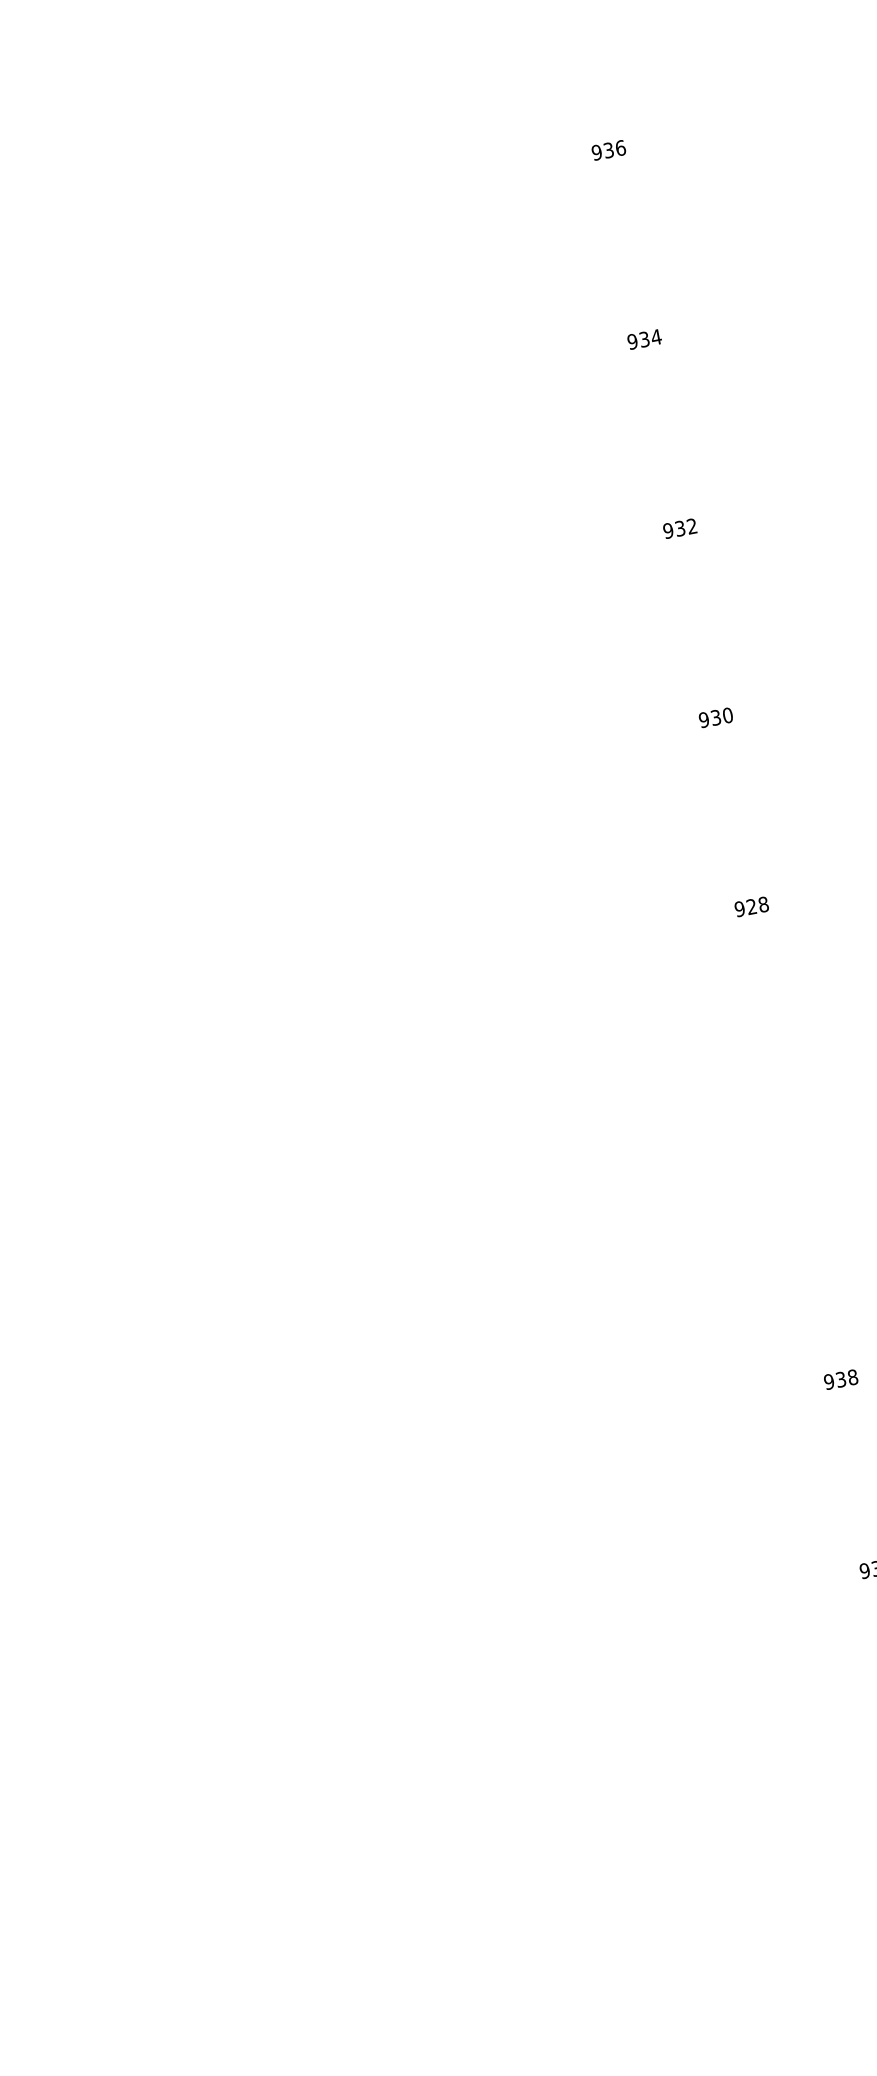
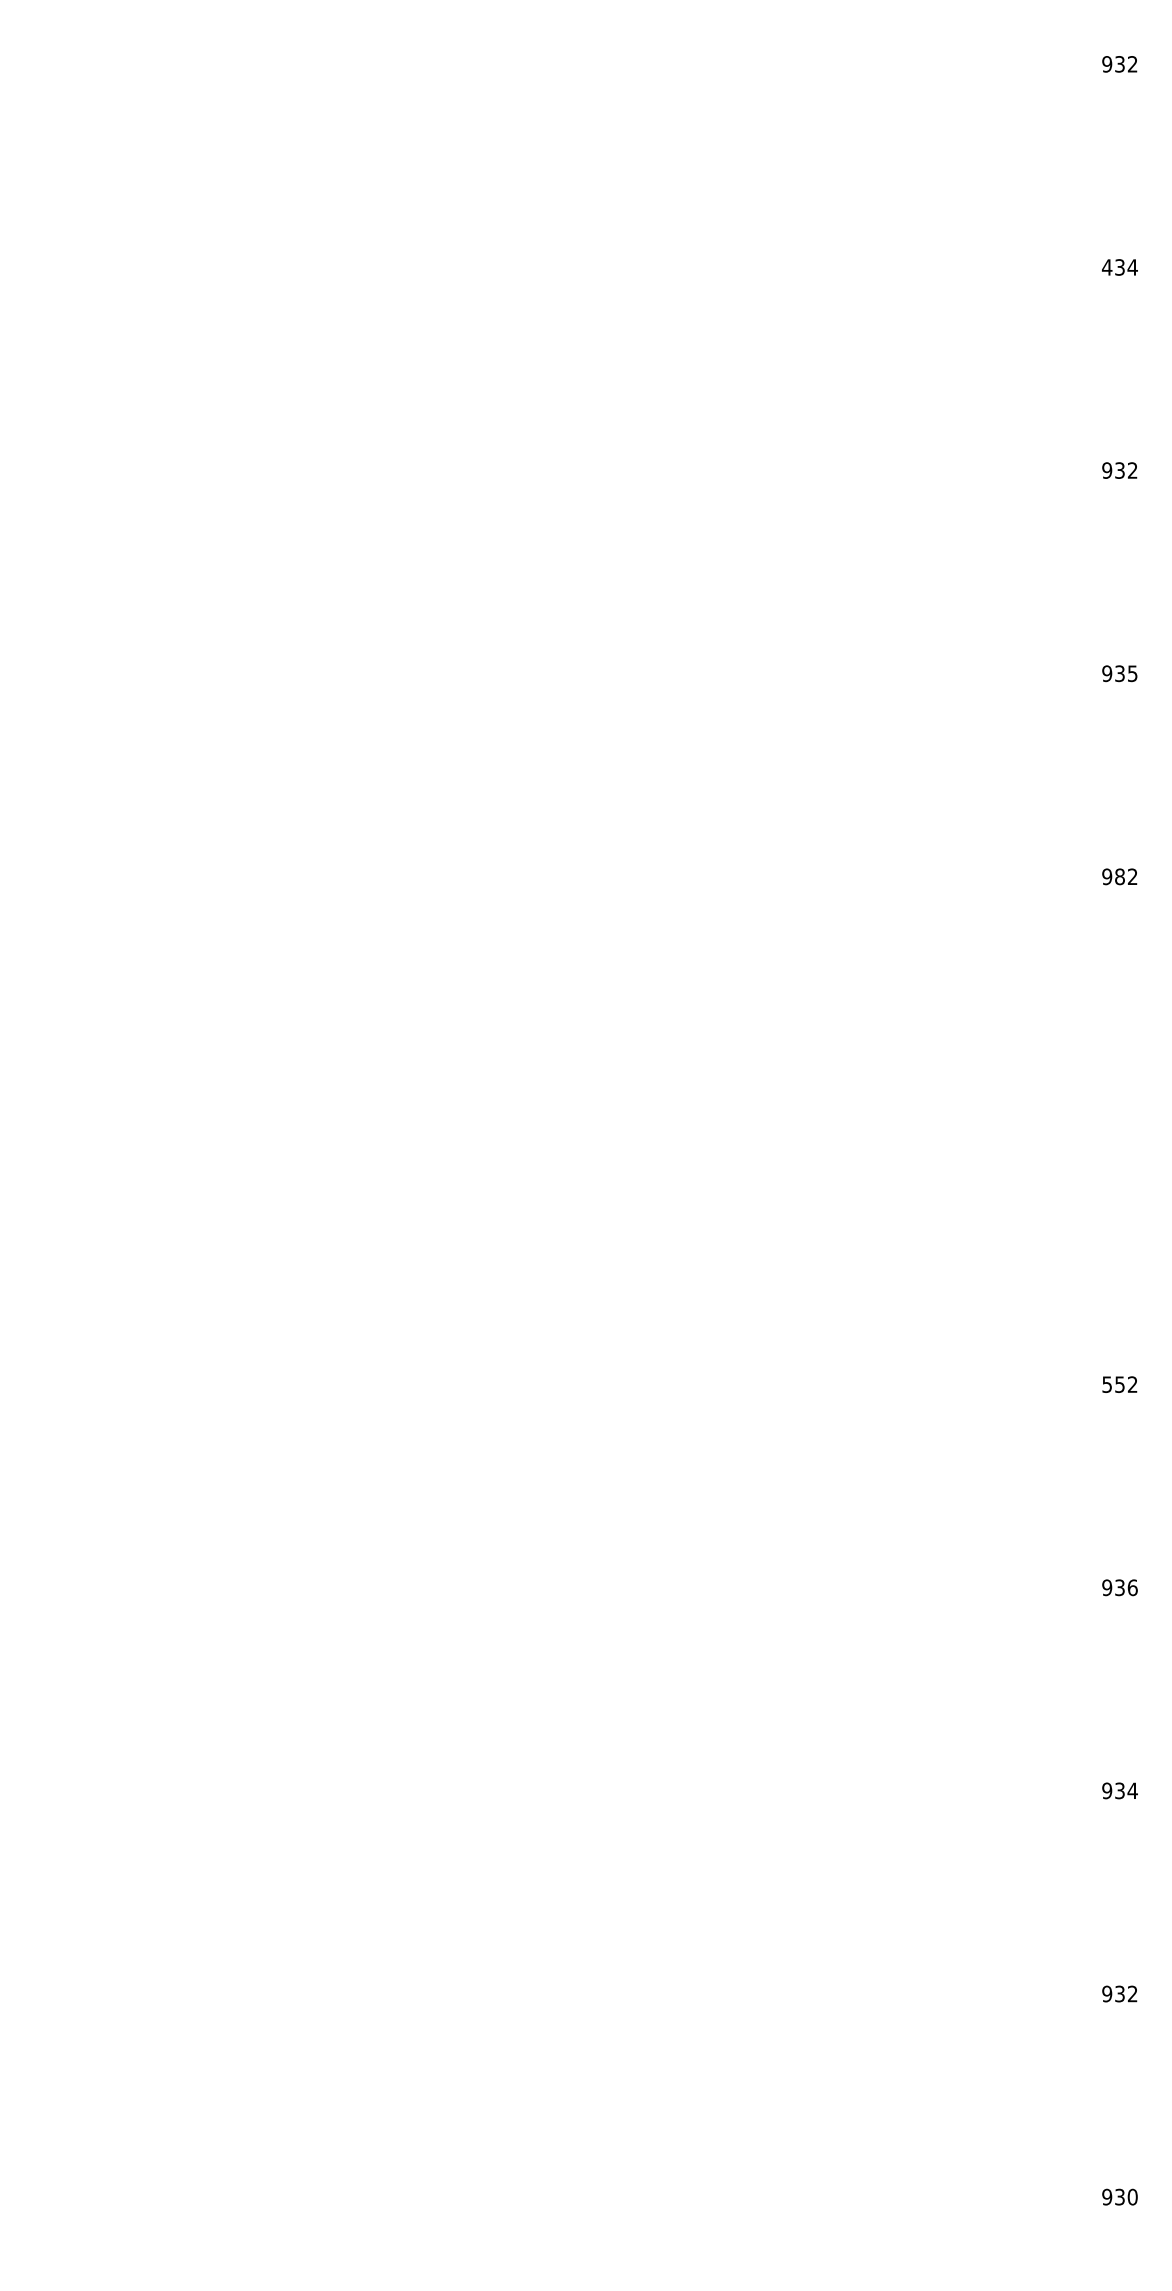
text: (620, 148) -> (1132, 64), 936 -> 932
text: (632, 341) -> (1106, 267), 934 -> 434
text: (727, 715) -> (1132, 673), 930 -> 935
text: (757, 905) -> (1126, 876), 928 -> 982
text: (840, 1379) -> (1119, 1384), 938 -> 552

